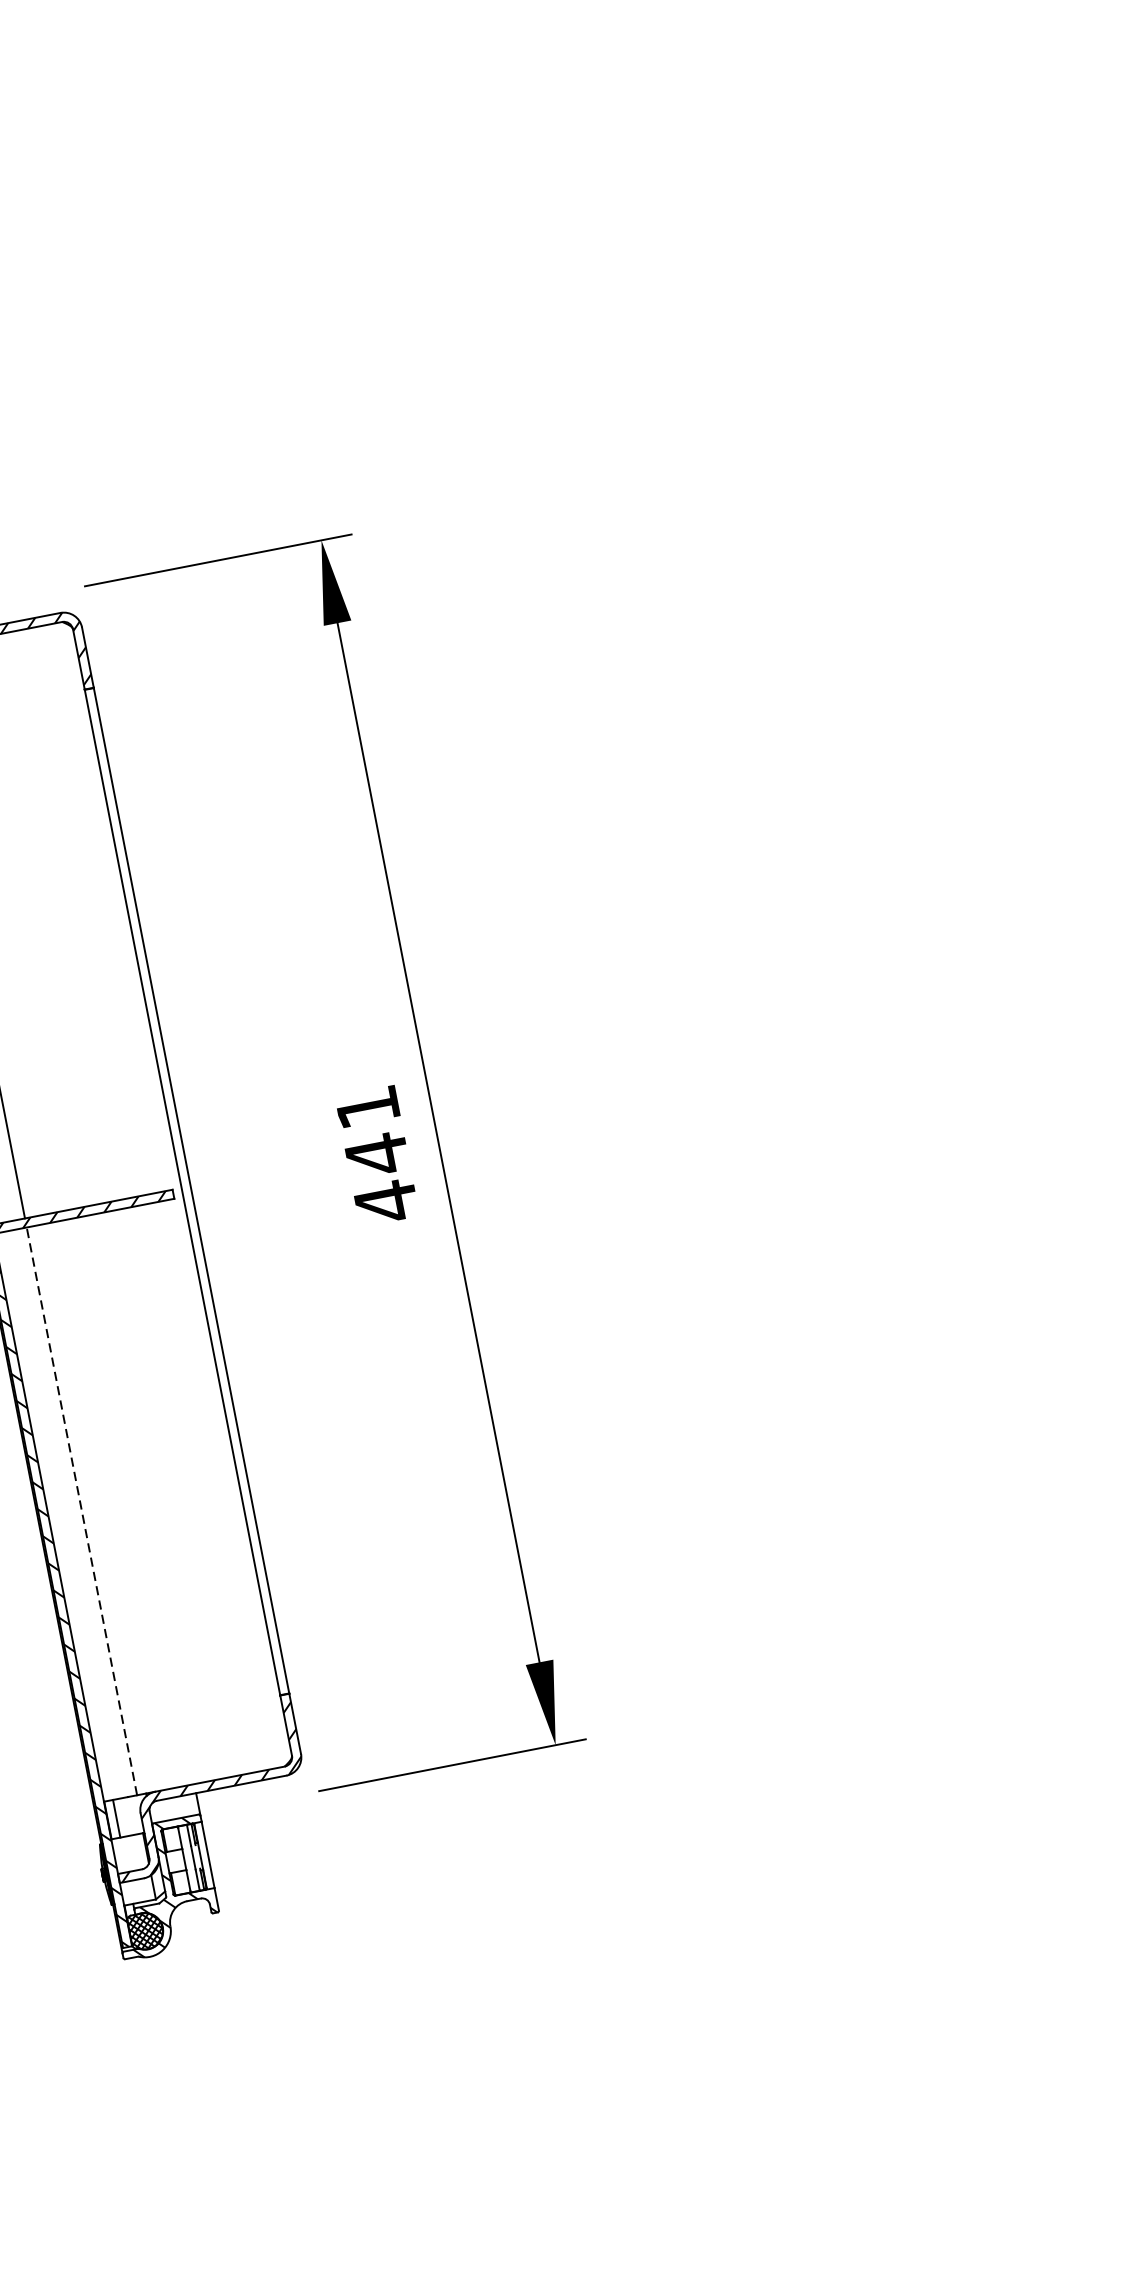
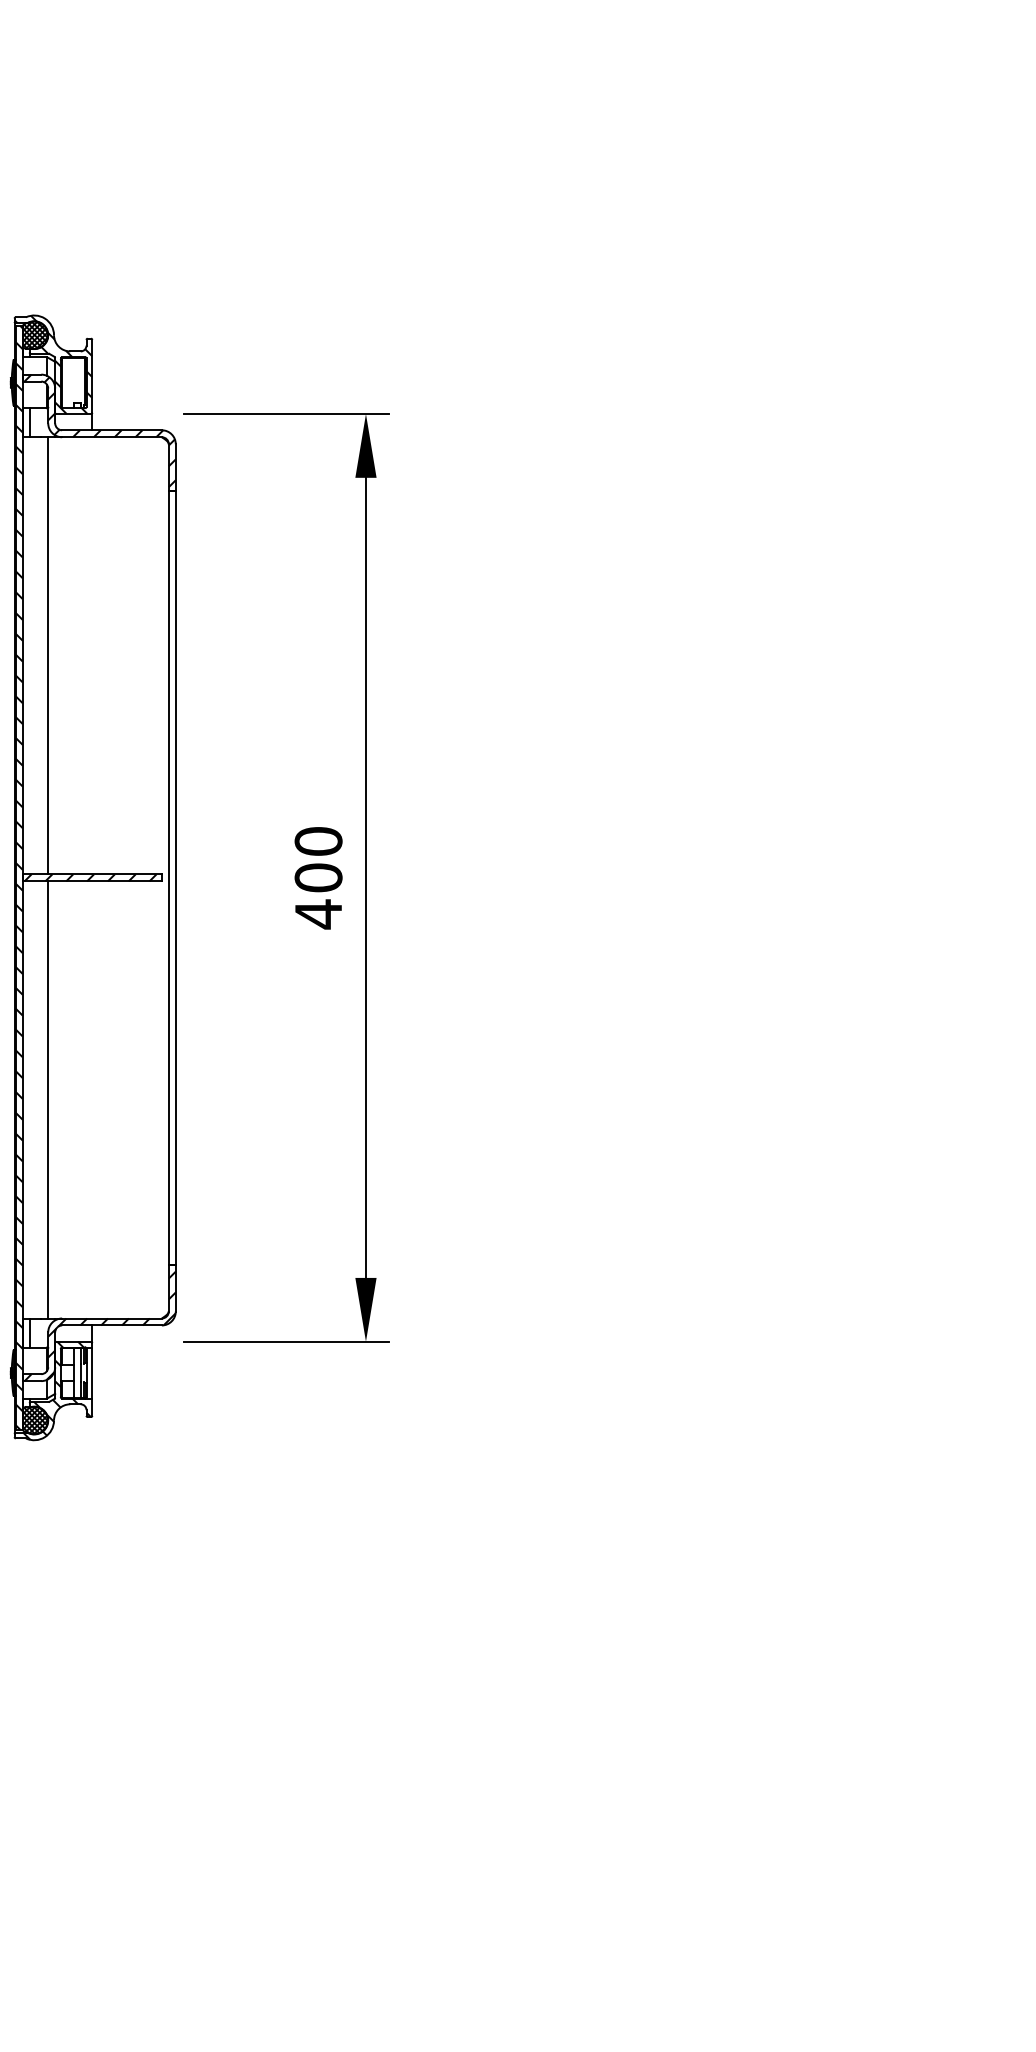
text: (372, 1132) -> (318, 860), 441 -> 400
line: (82, 1510) -> (48, 1099), dashed -> solid

